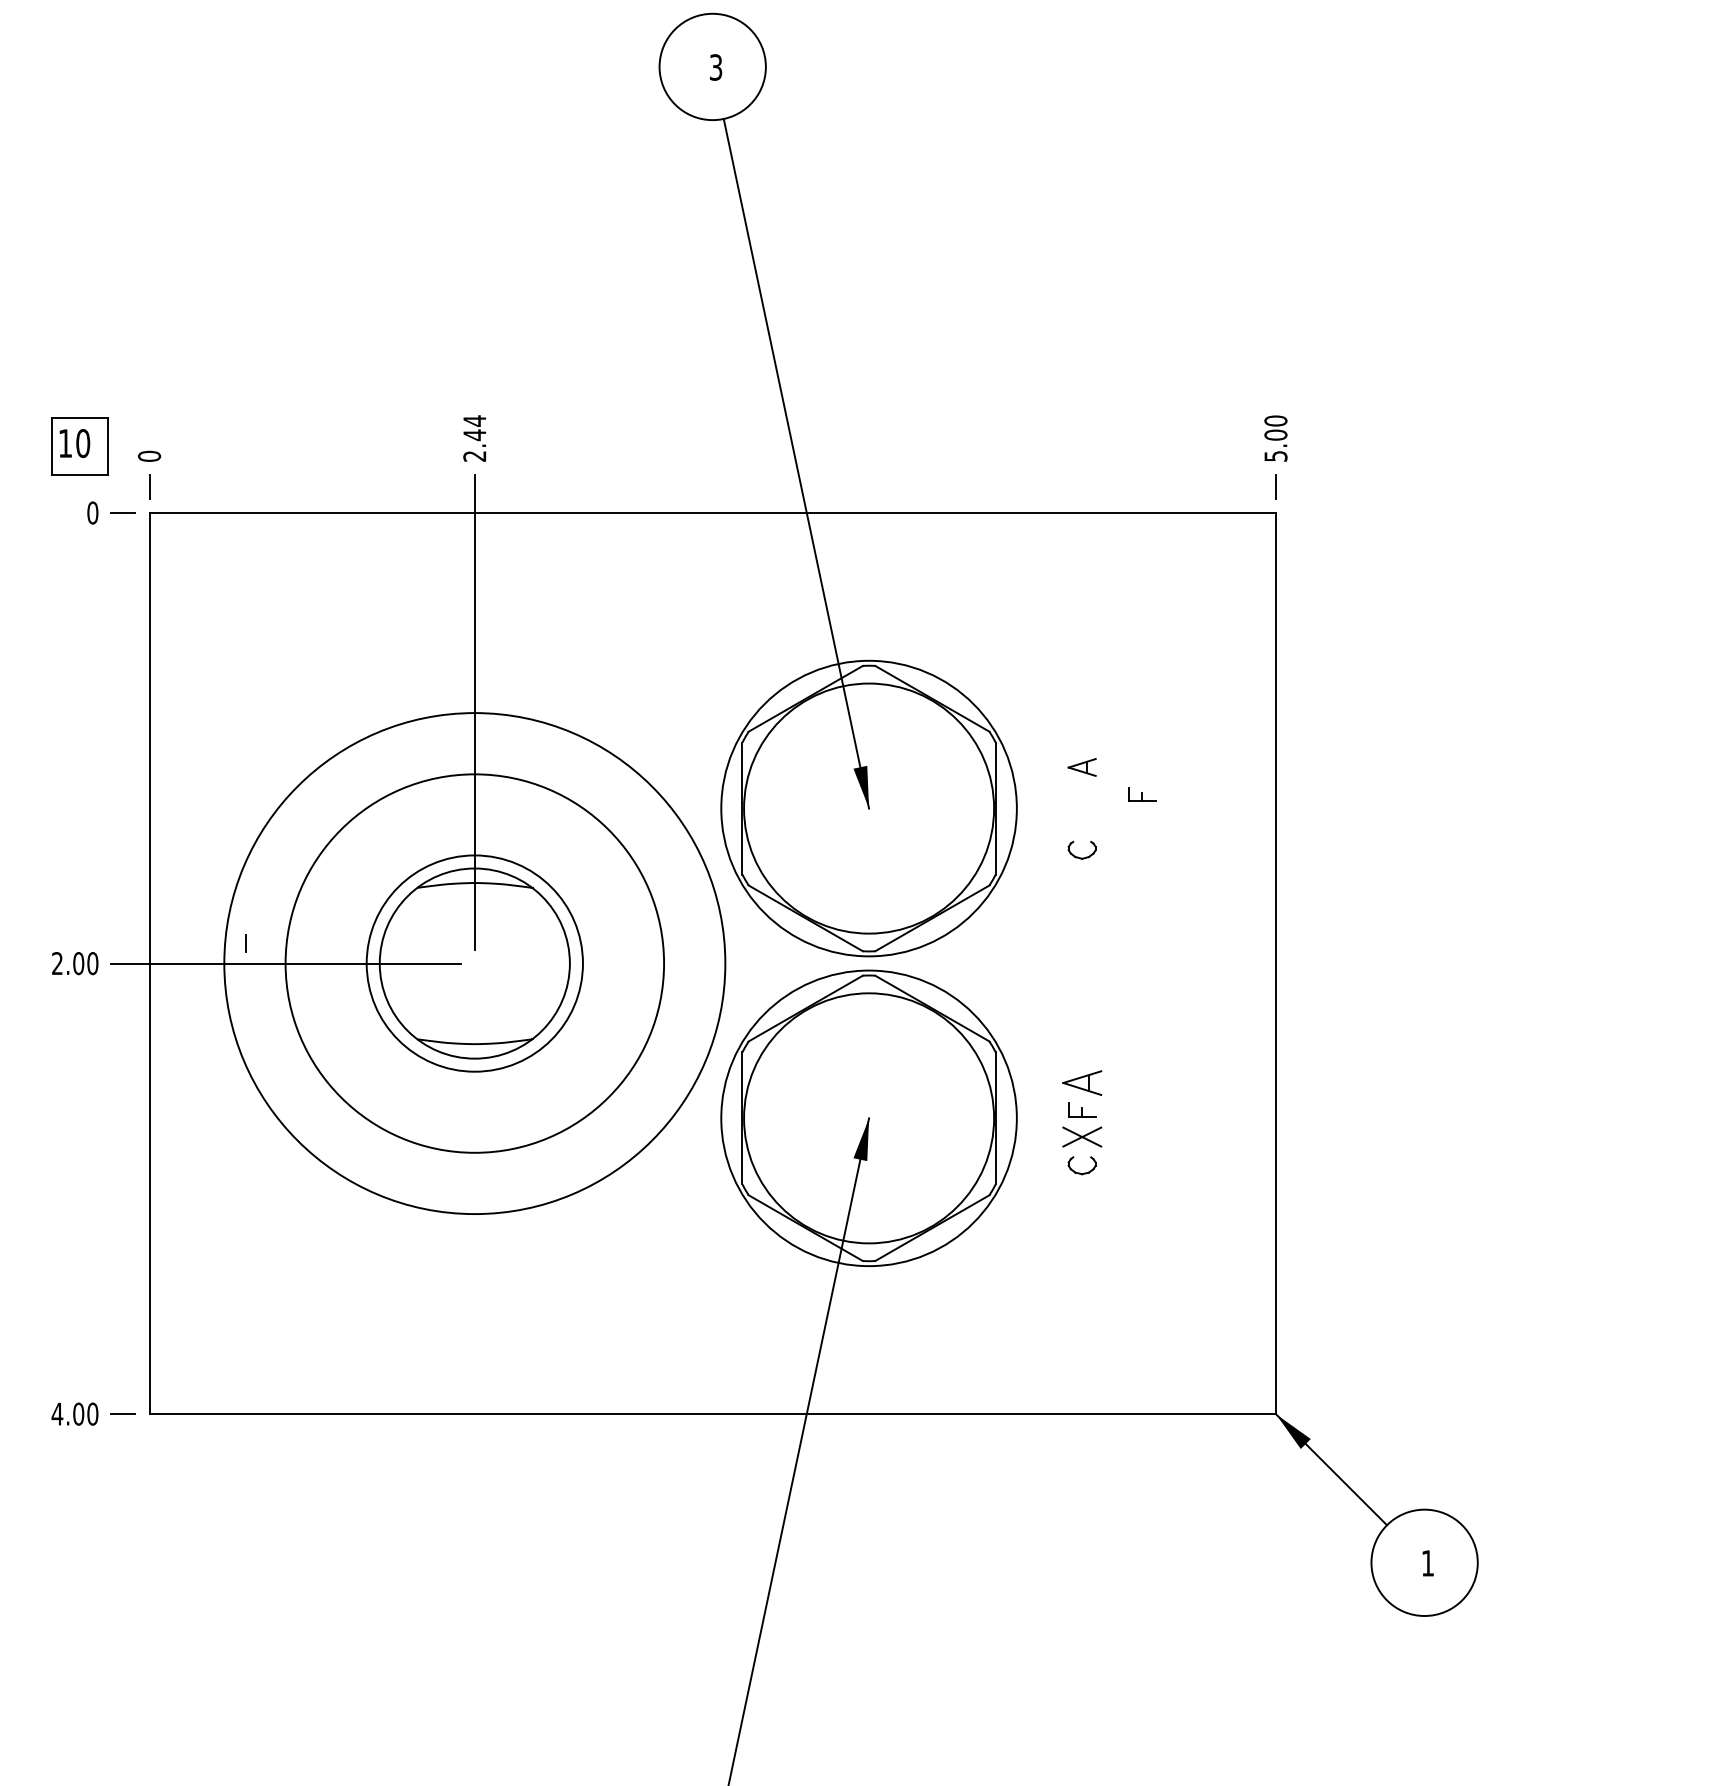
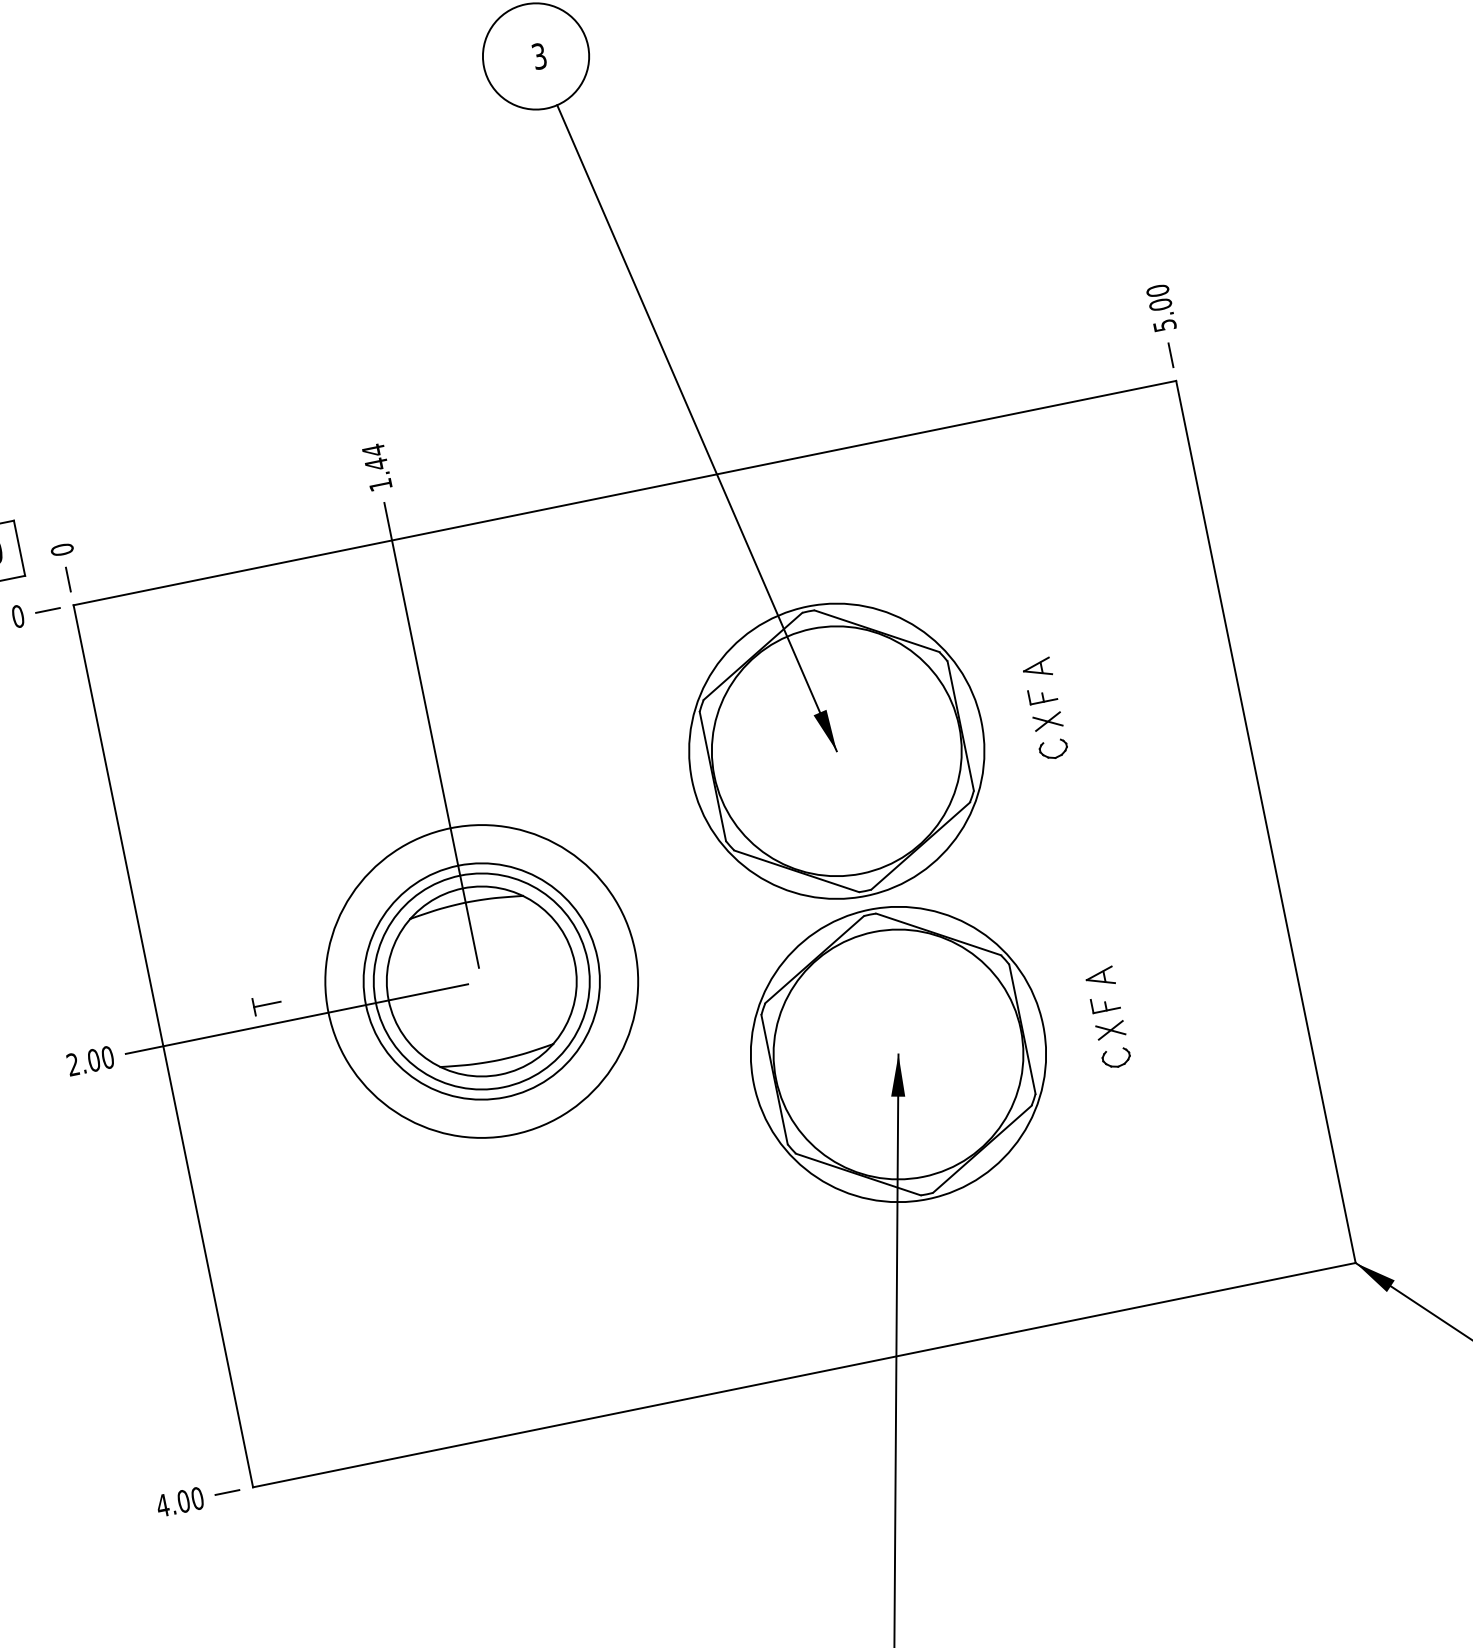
text: (474, 456) -> (380, 485), 2.44 -> 1.44
part: (1142, 794) -> (1042, 694), moved
part: (1081, 821) -> (1047, 721), added
line: (259, 943) -> (266, 1004), added
circle: (474, 963) -> (481, 981), size x0.62
circle: (474, 963) -> (481, 981), size x0.62
part: (1081, 1082) -> (1099, 977), size x0.71
part: (1081, 1136) -> (1110, 1029), size x0.71

